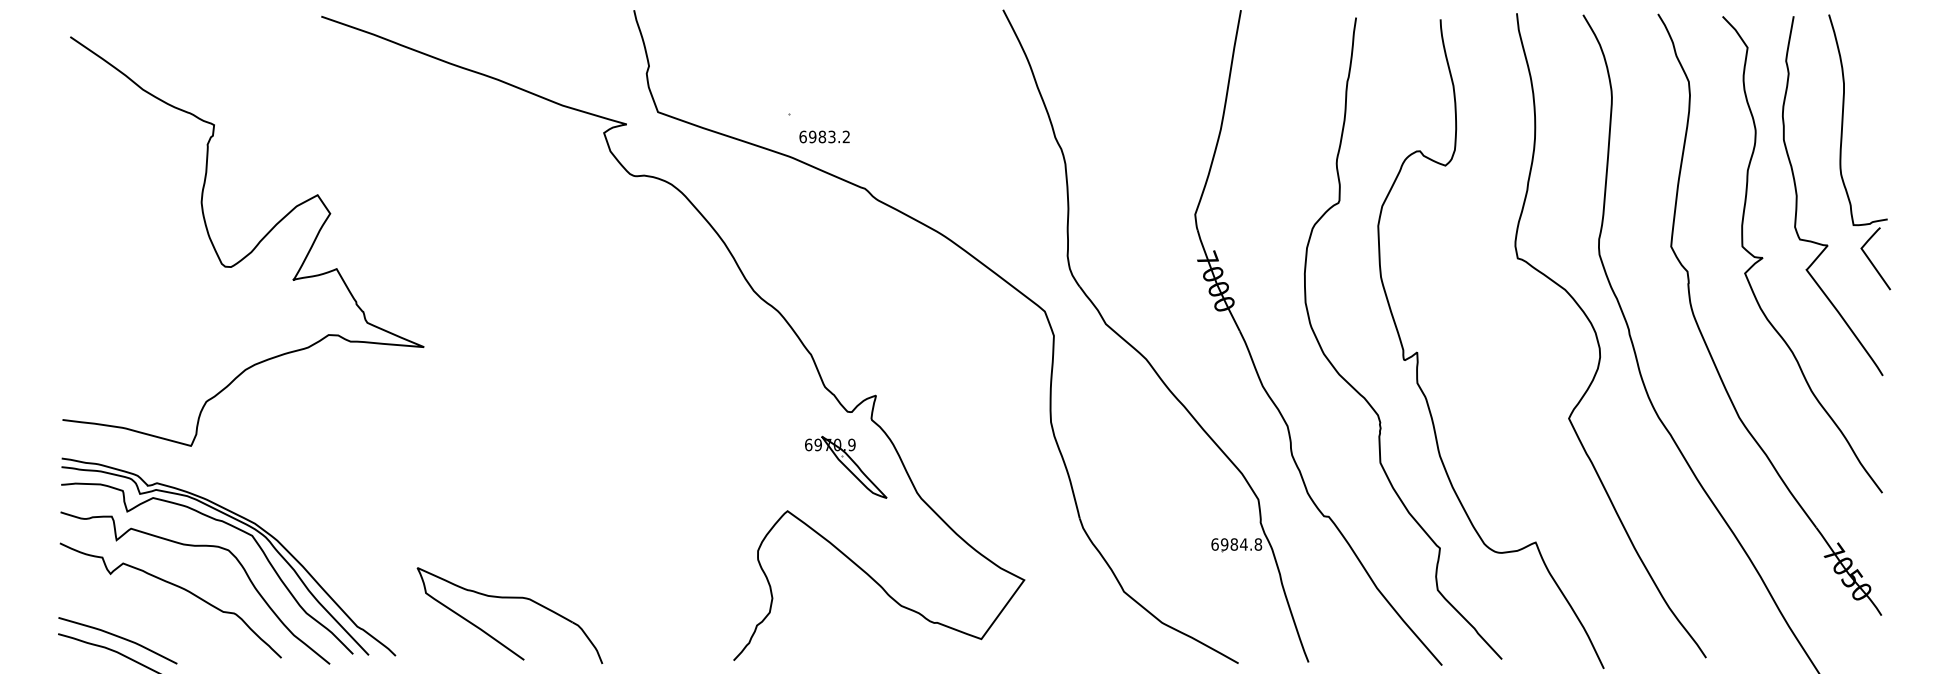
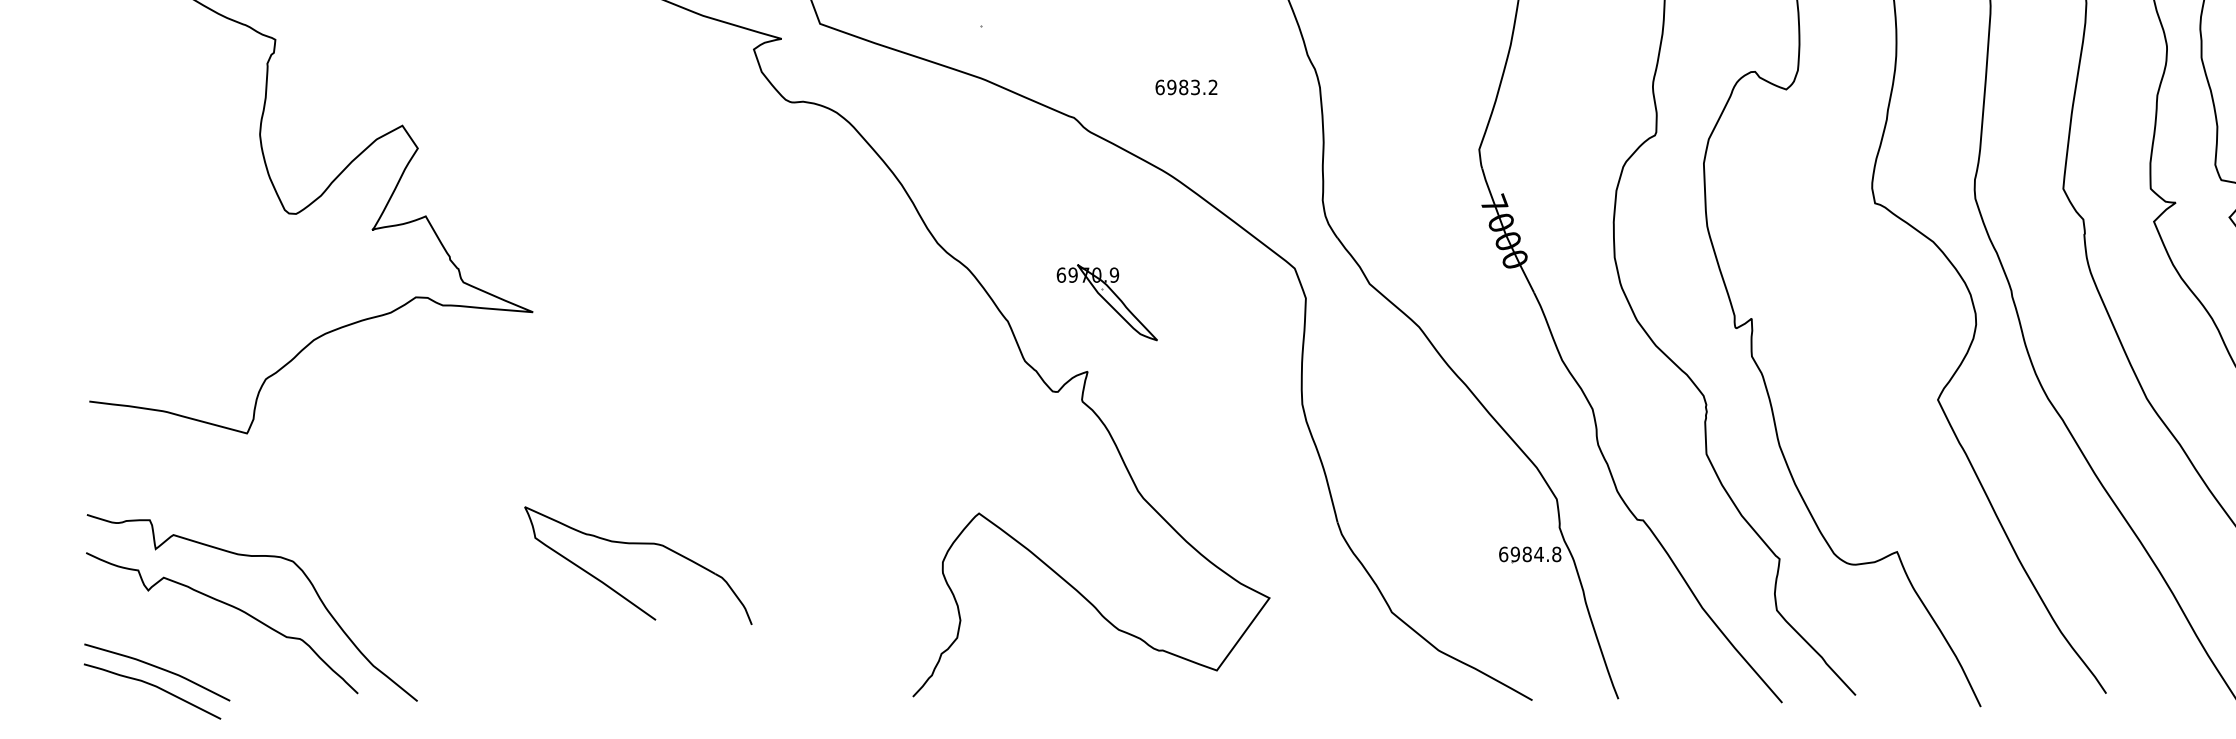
text: (824, 136) -> (1186, 86), moved
part: (846, 466) -> (1107, 301), moved
part: (241, 531) -> (308, 538), removed
part: (509, 598) -> (637, 544), moved

